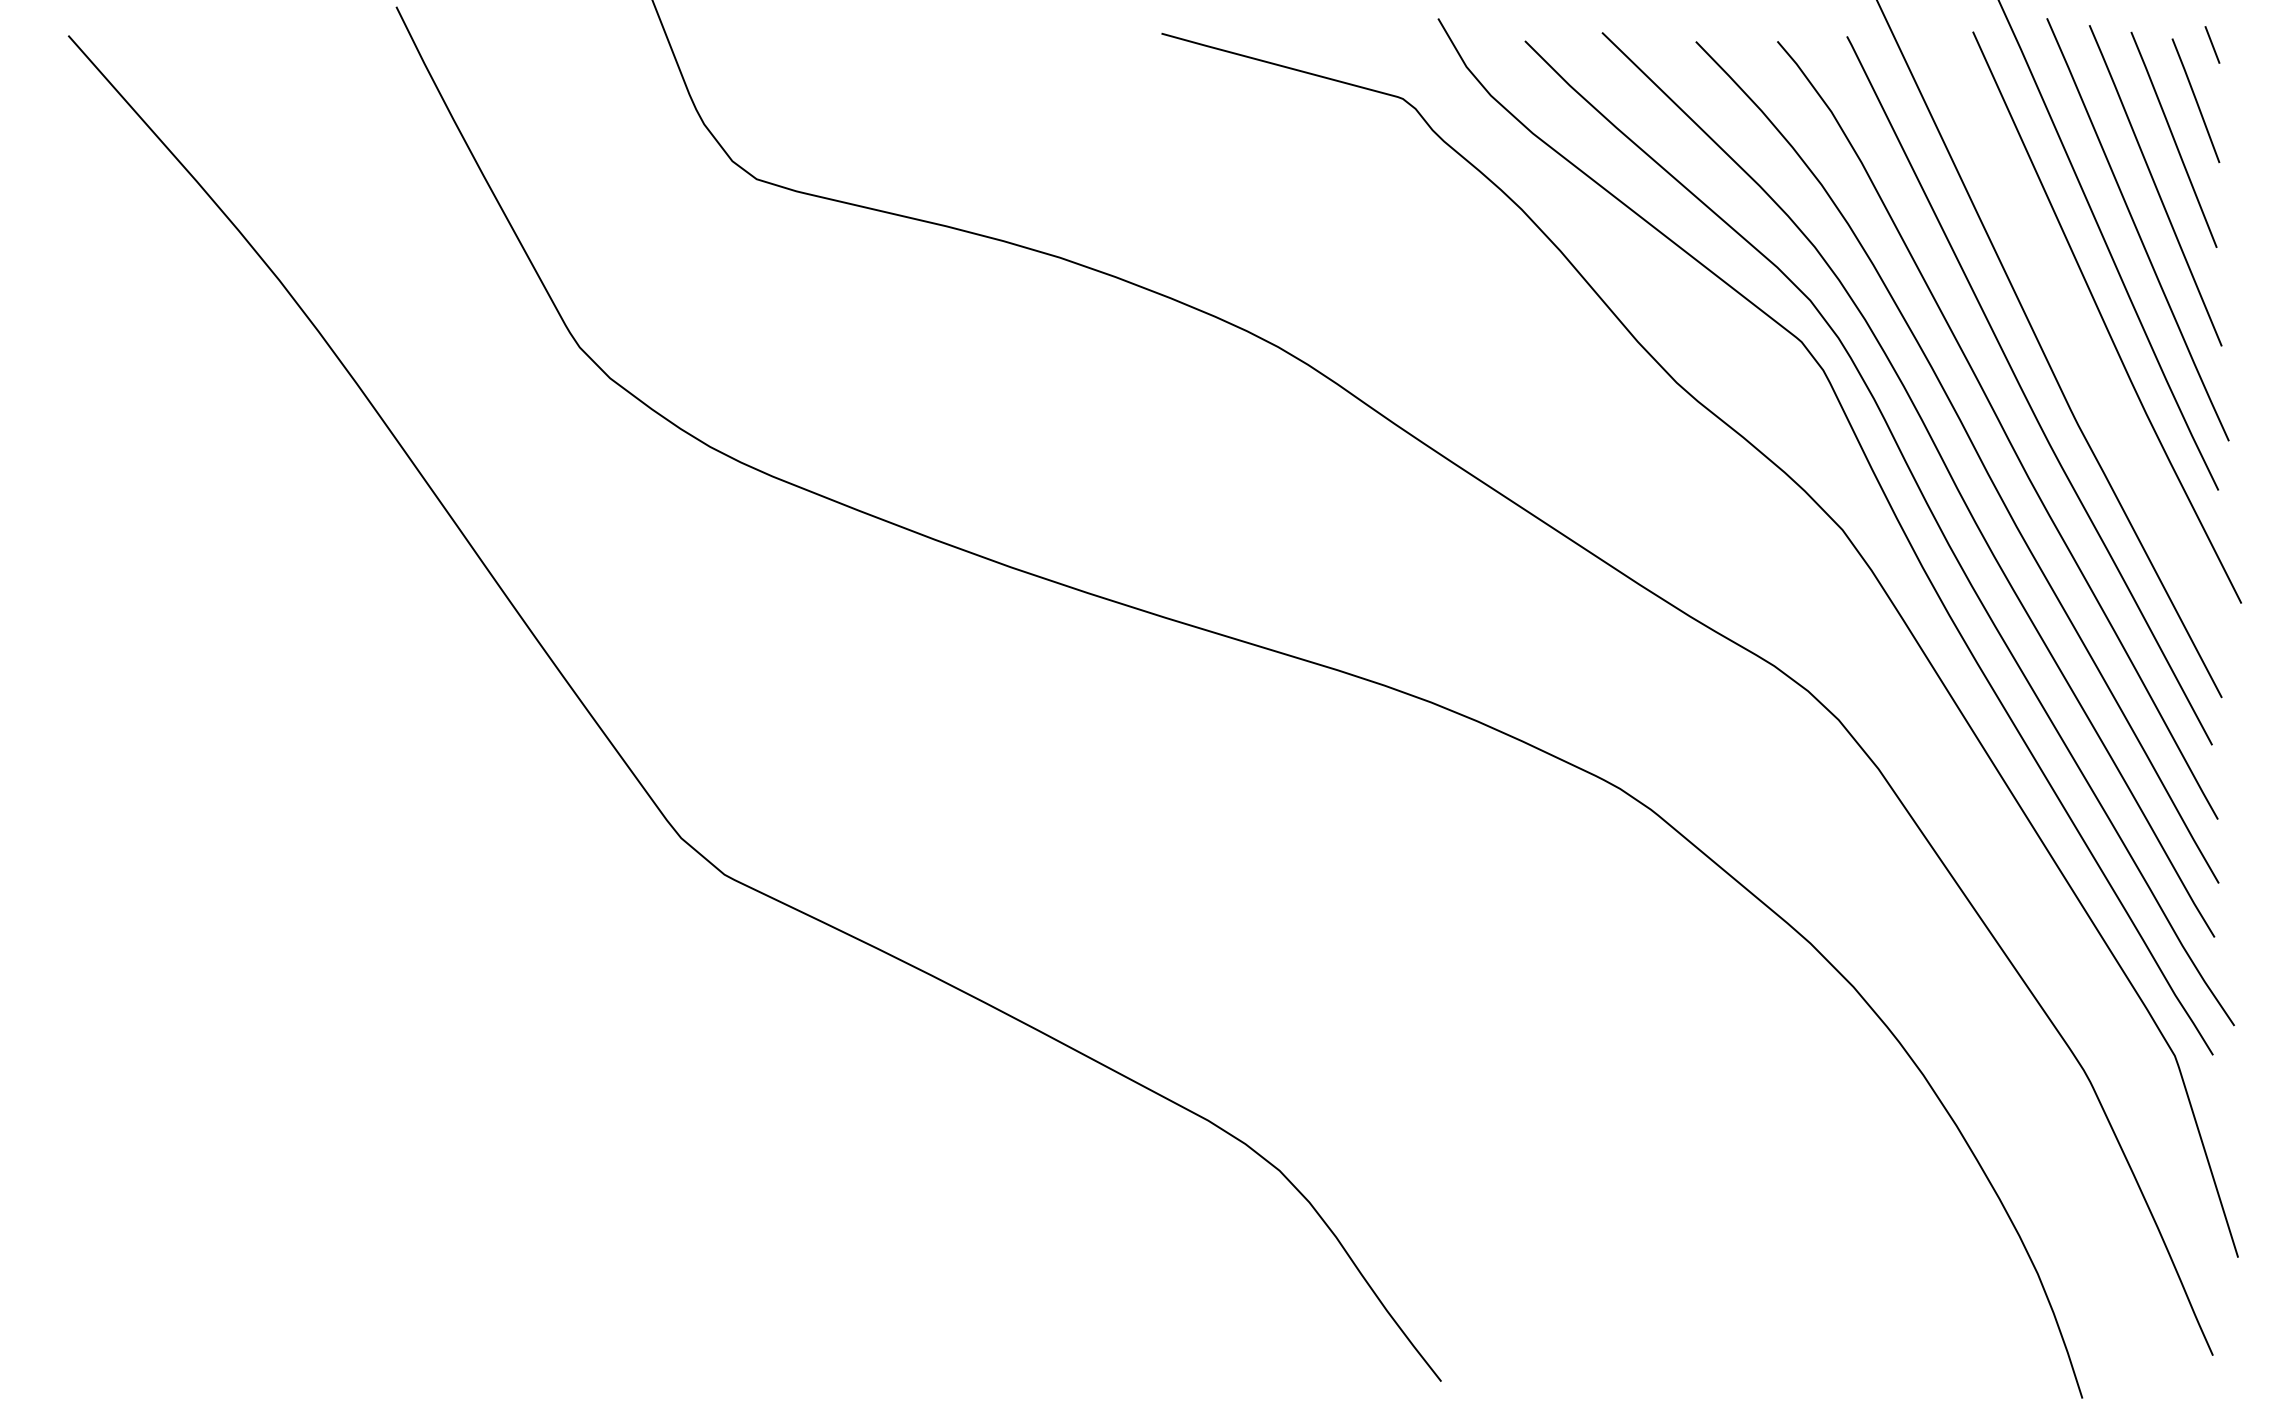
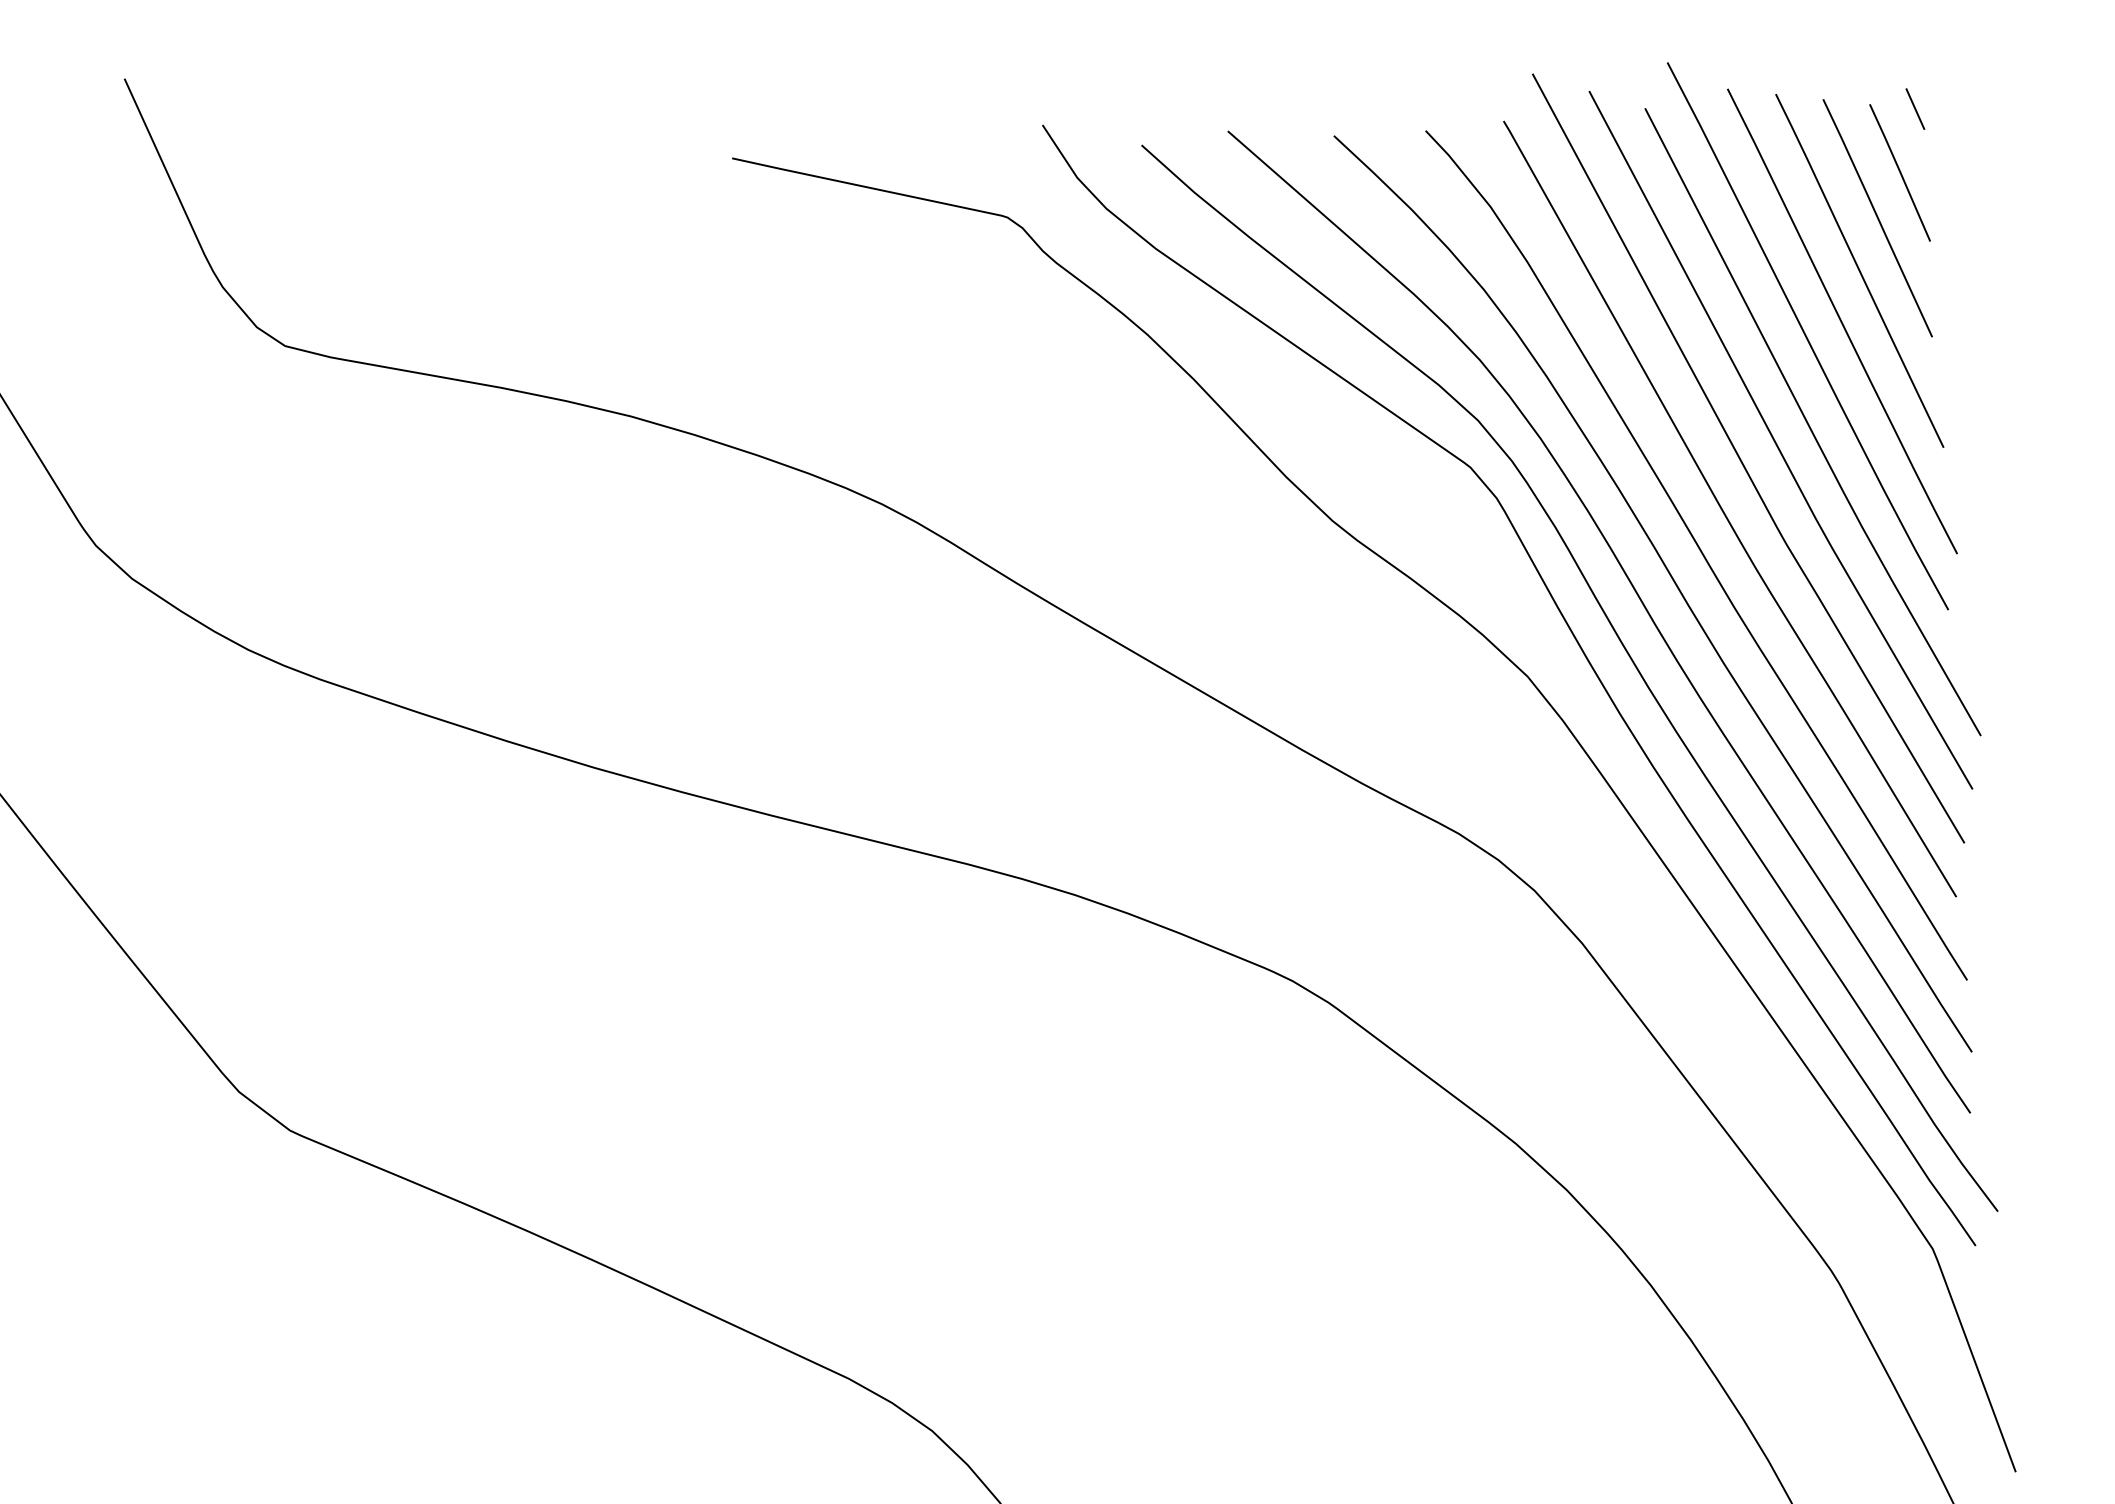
curve: (2073, 332) -> (1775, 440), added

